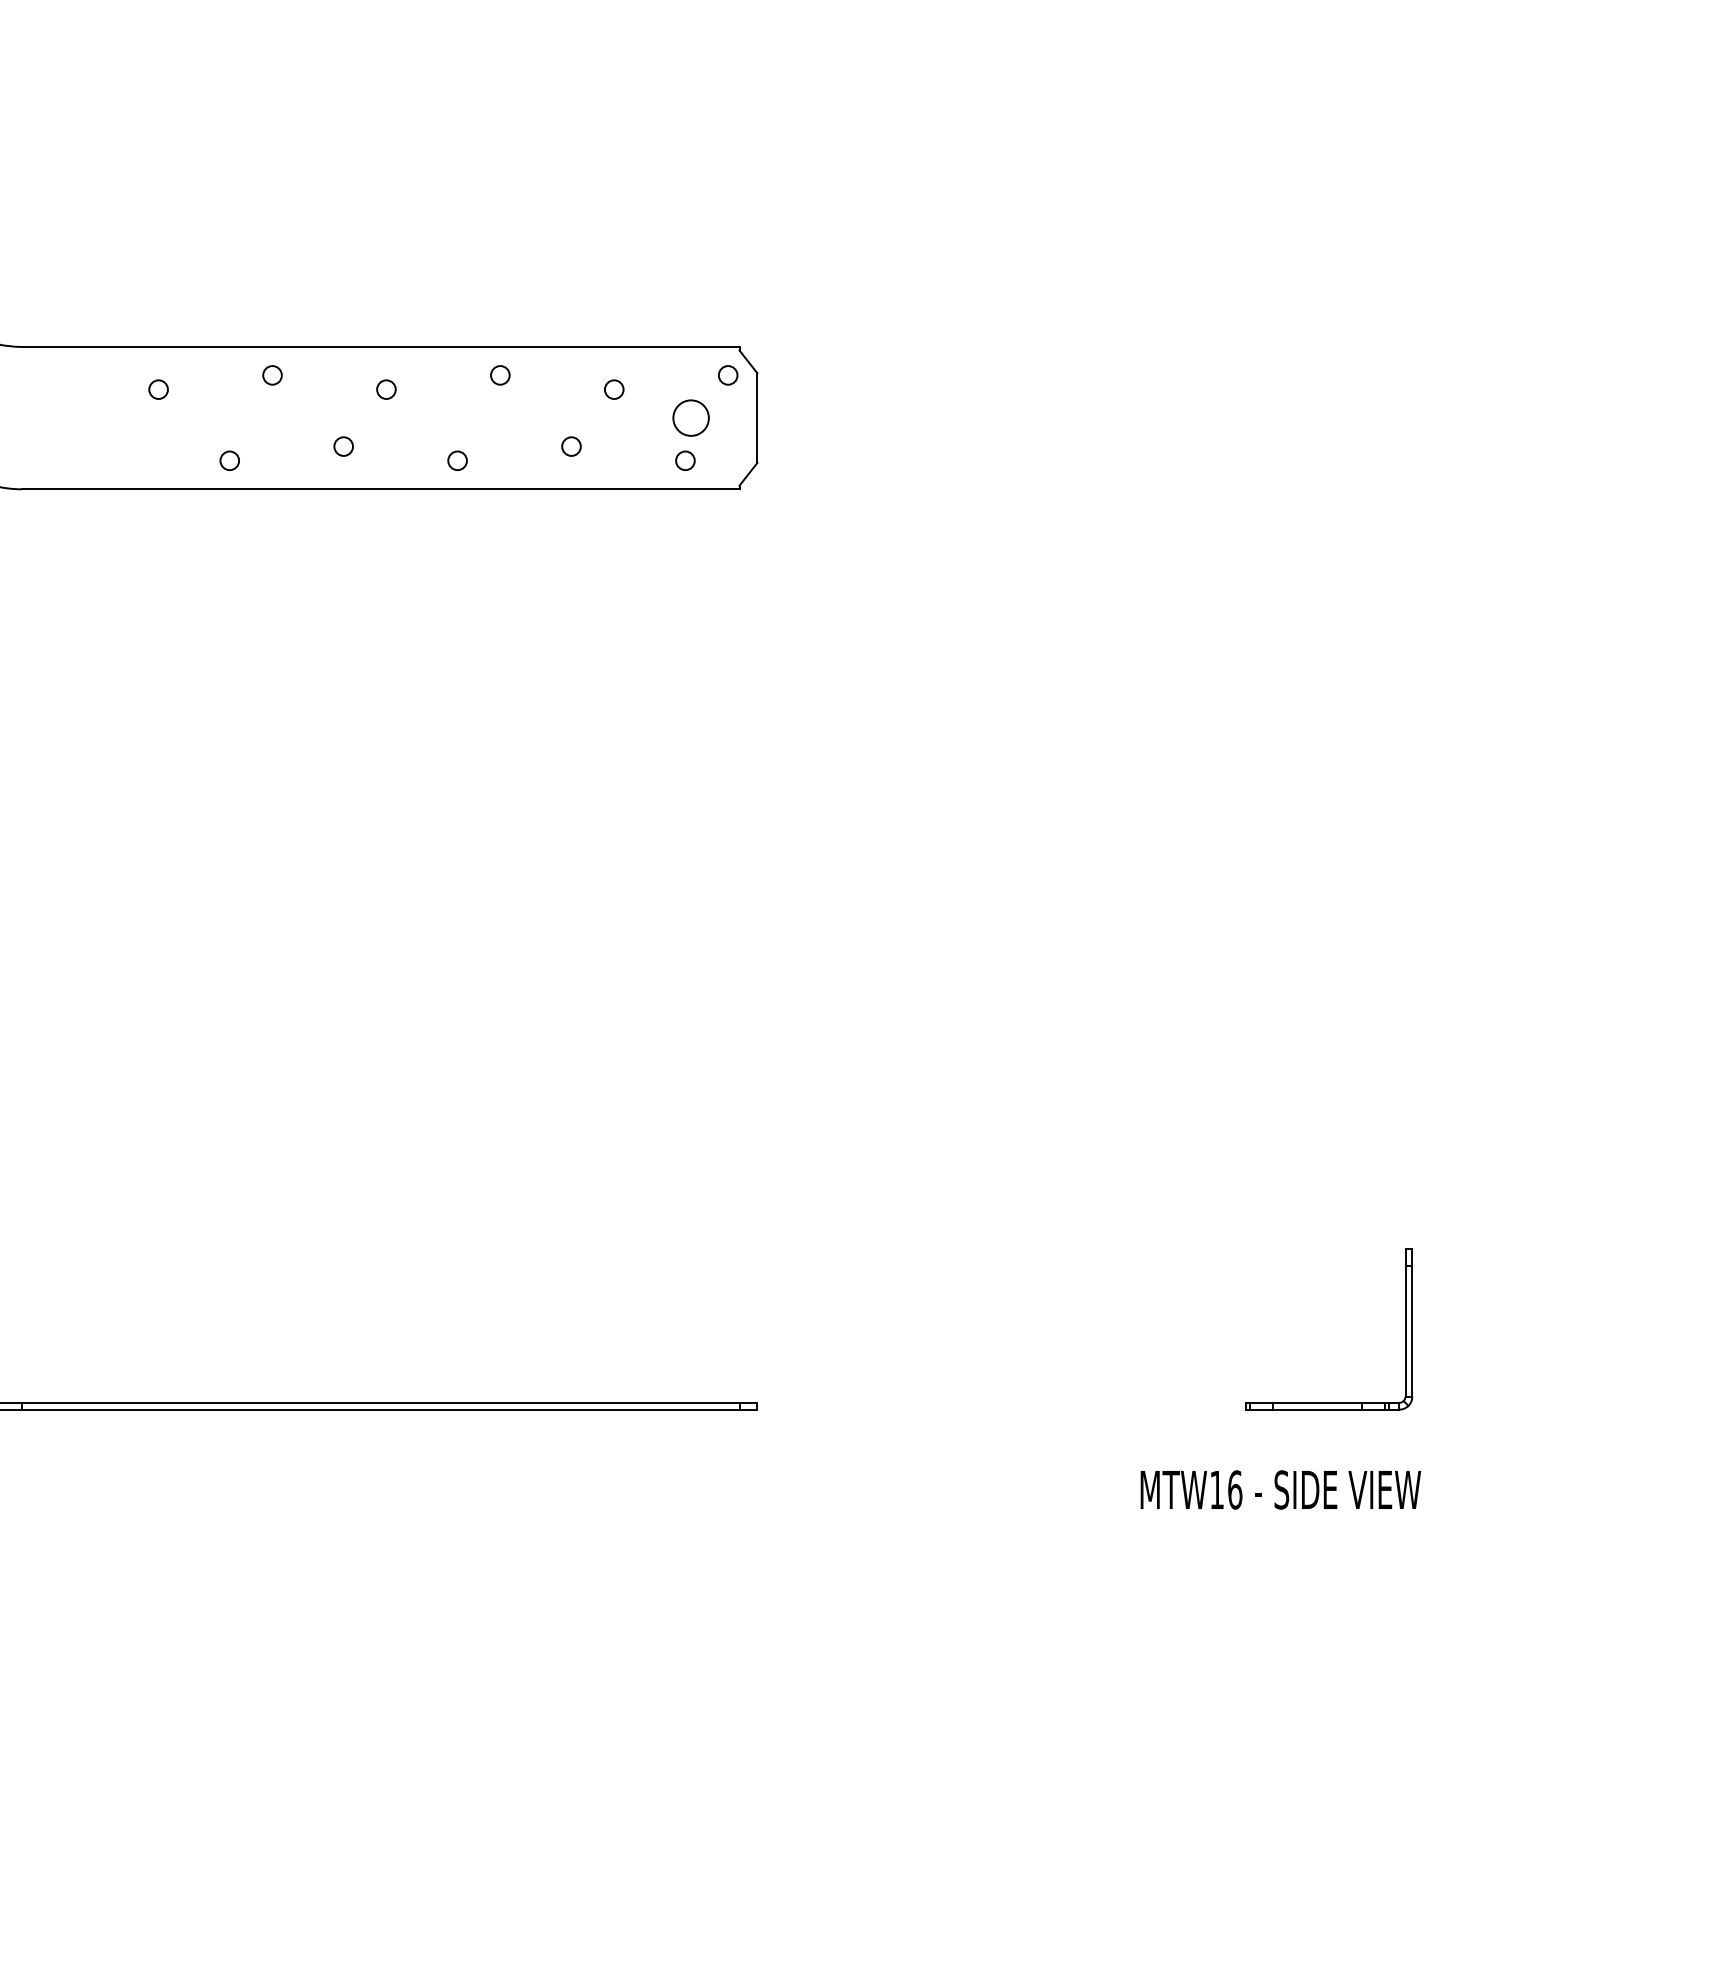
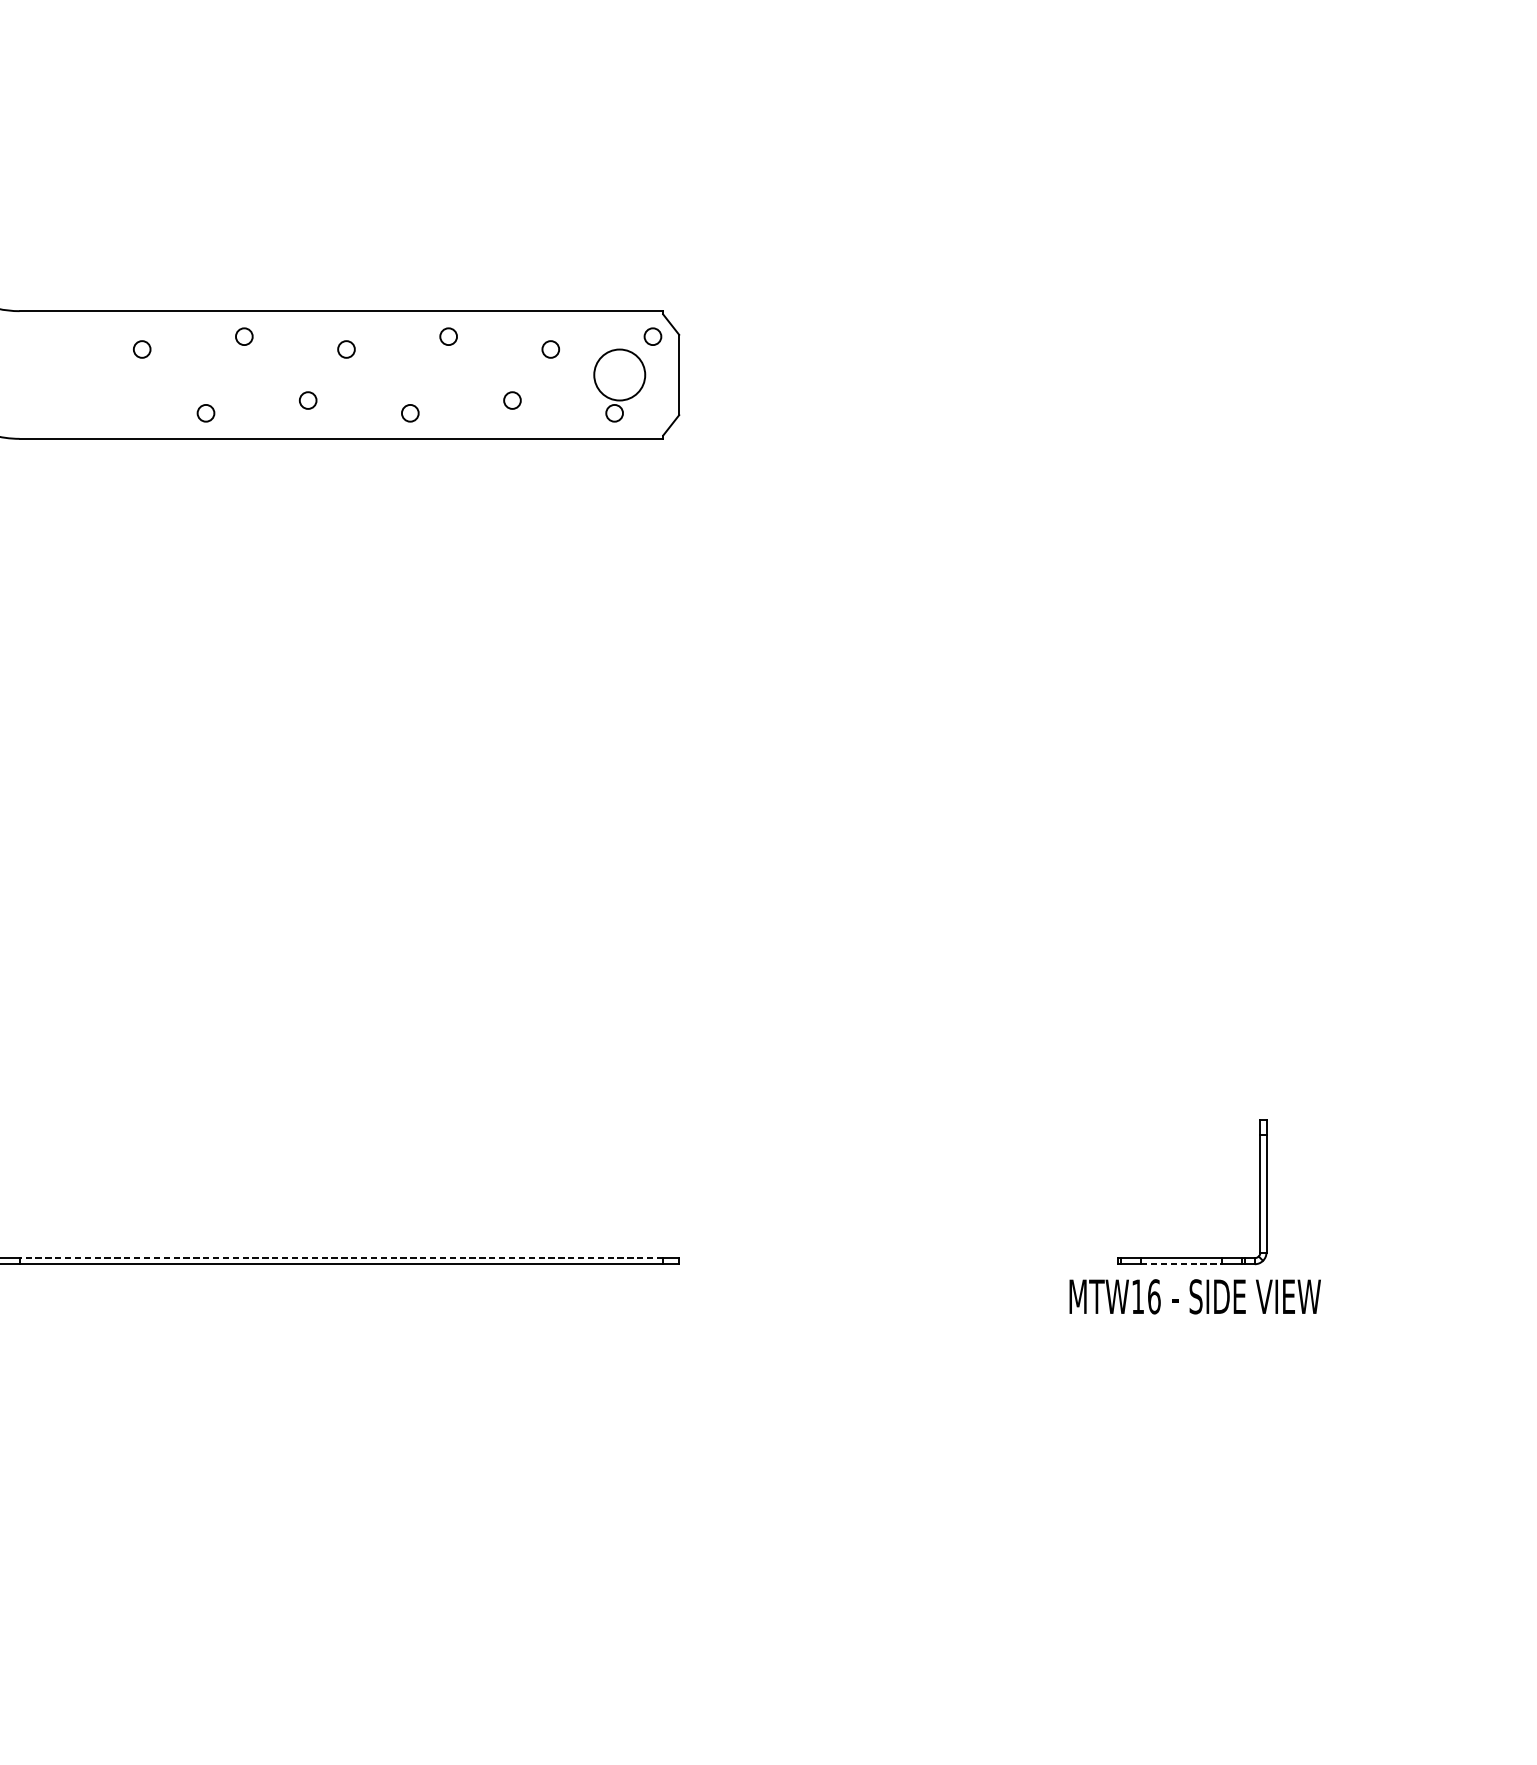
circle: (690, 417) -> (619, 374), size x1.6
line: (380, 1402) -> (341, 1257), solid -> dashed
line: (1317, 1409) -> (1181, 1264), solid -> dashed
text: (1280, 1489) -> (1194, 1296), moved

